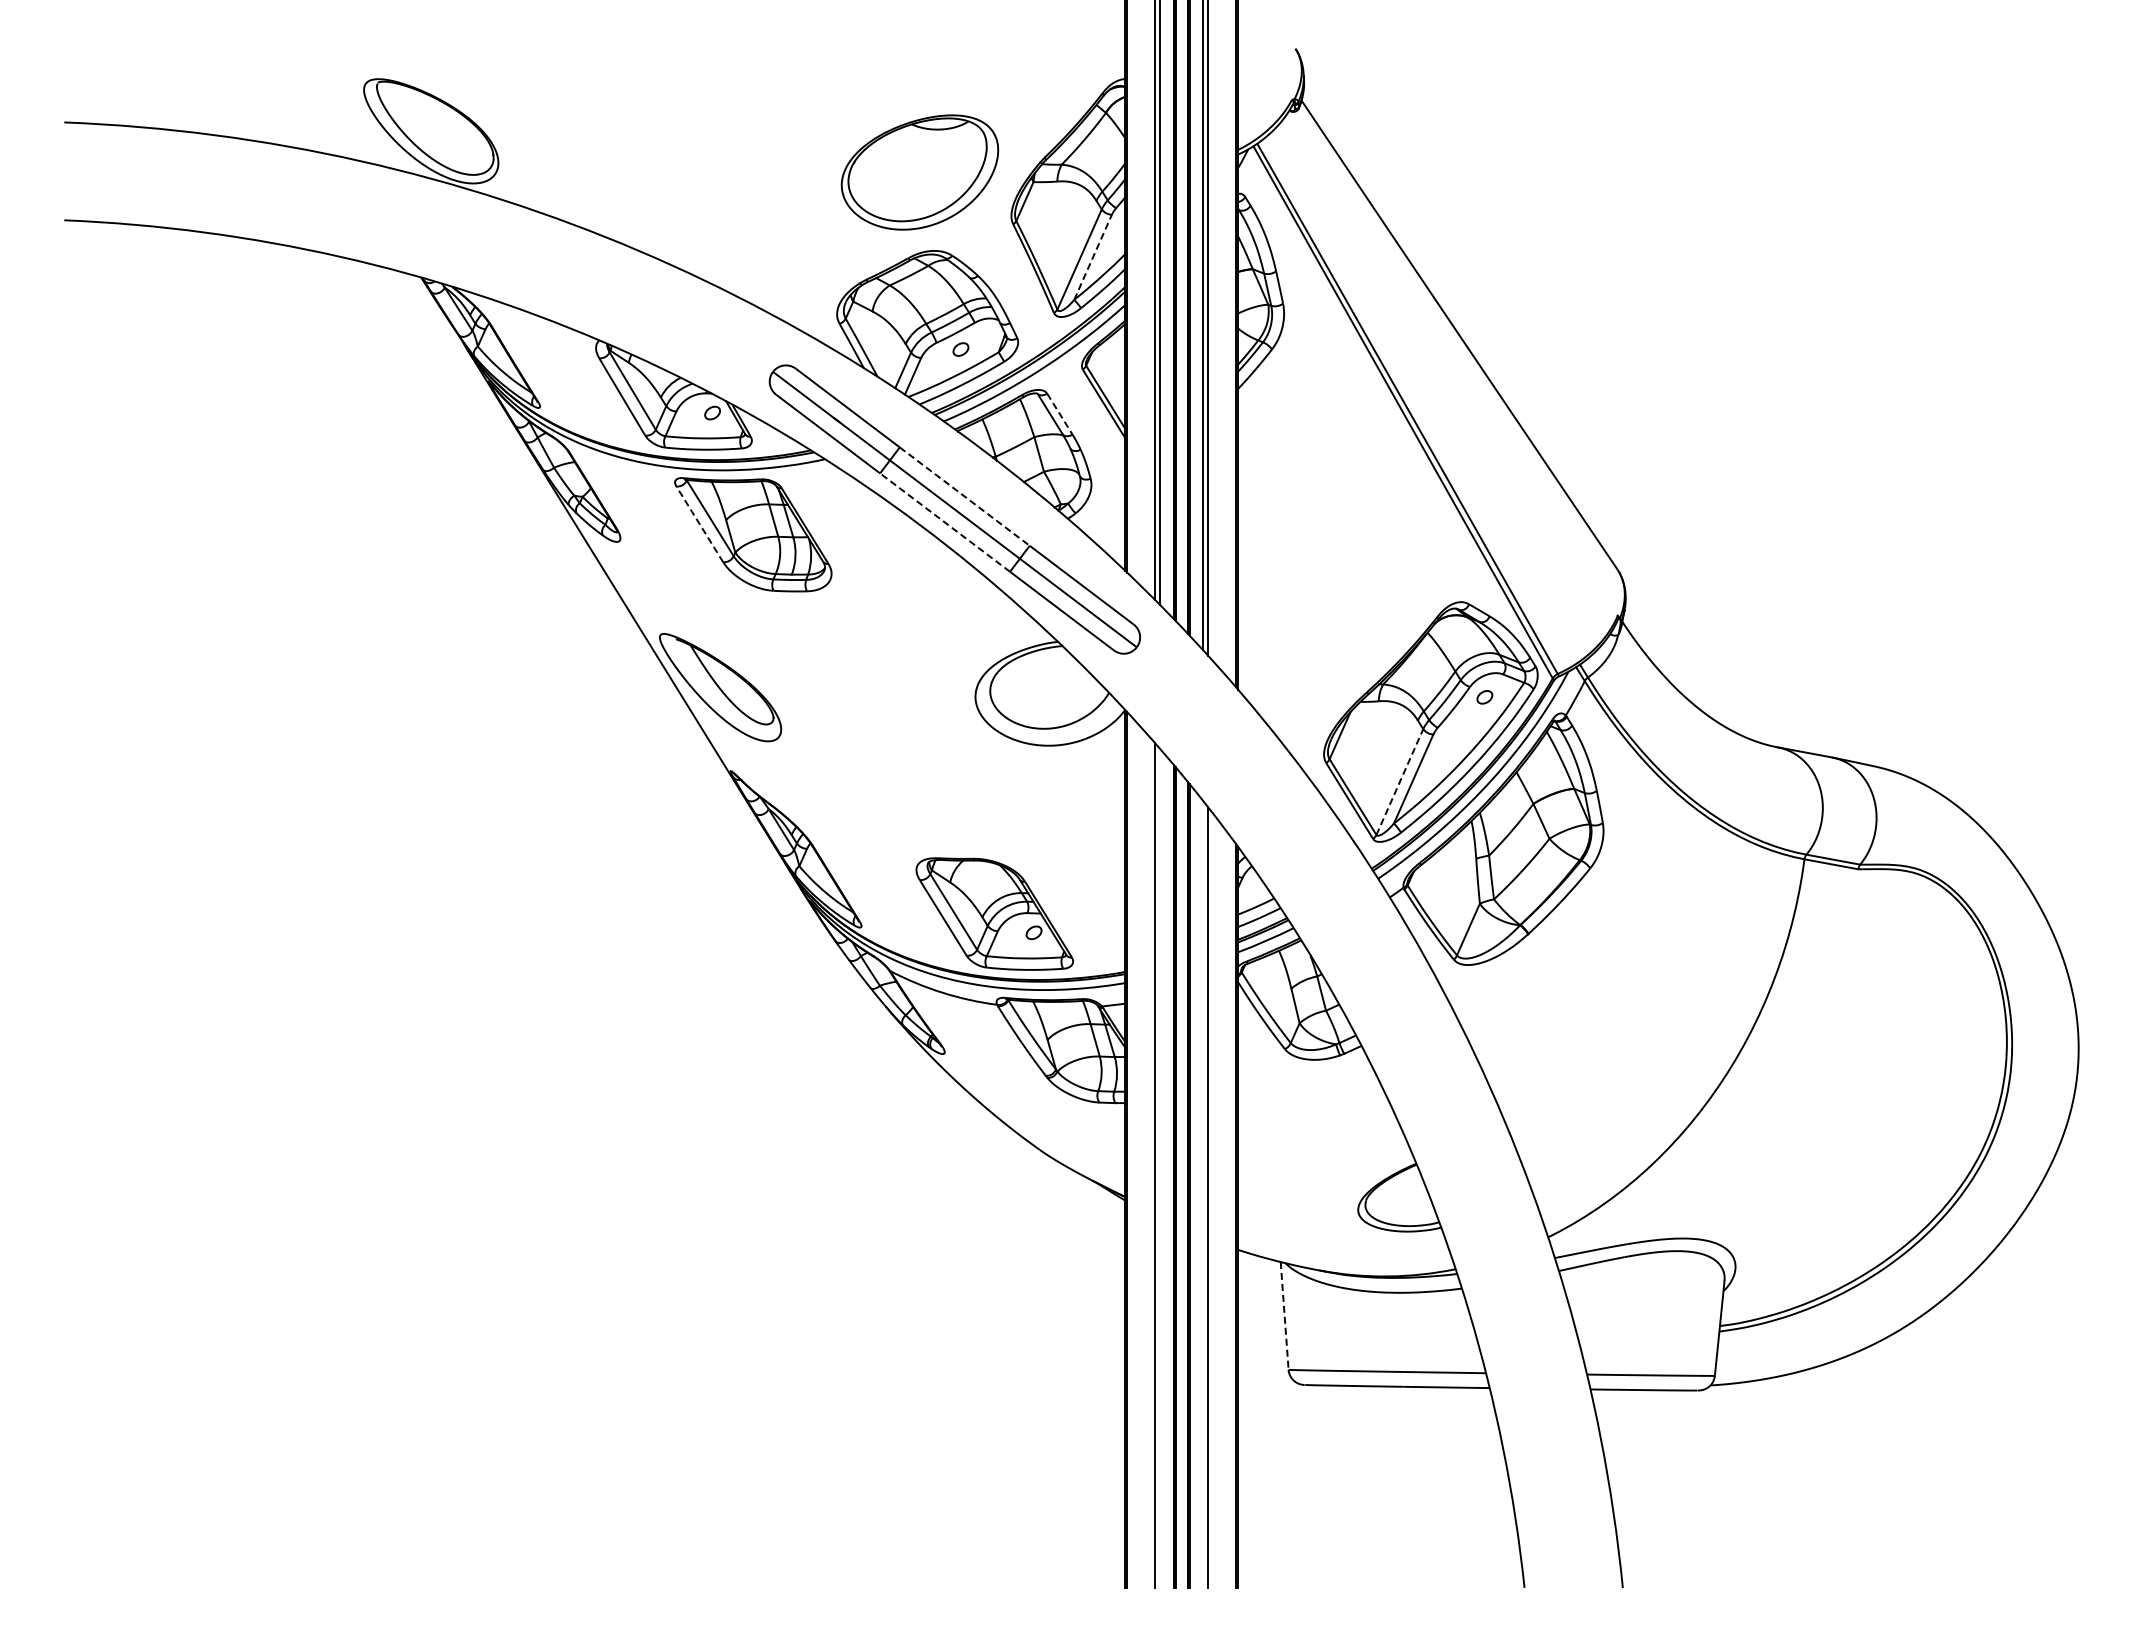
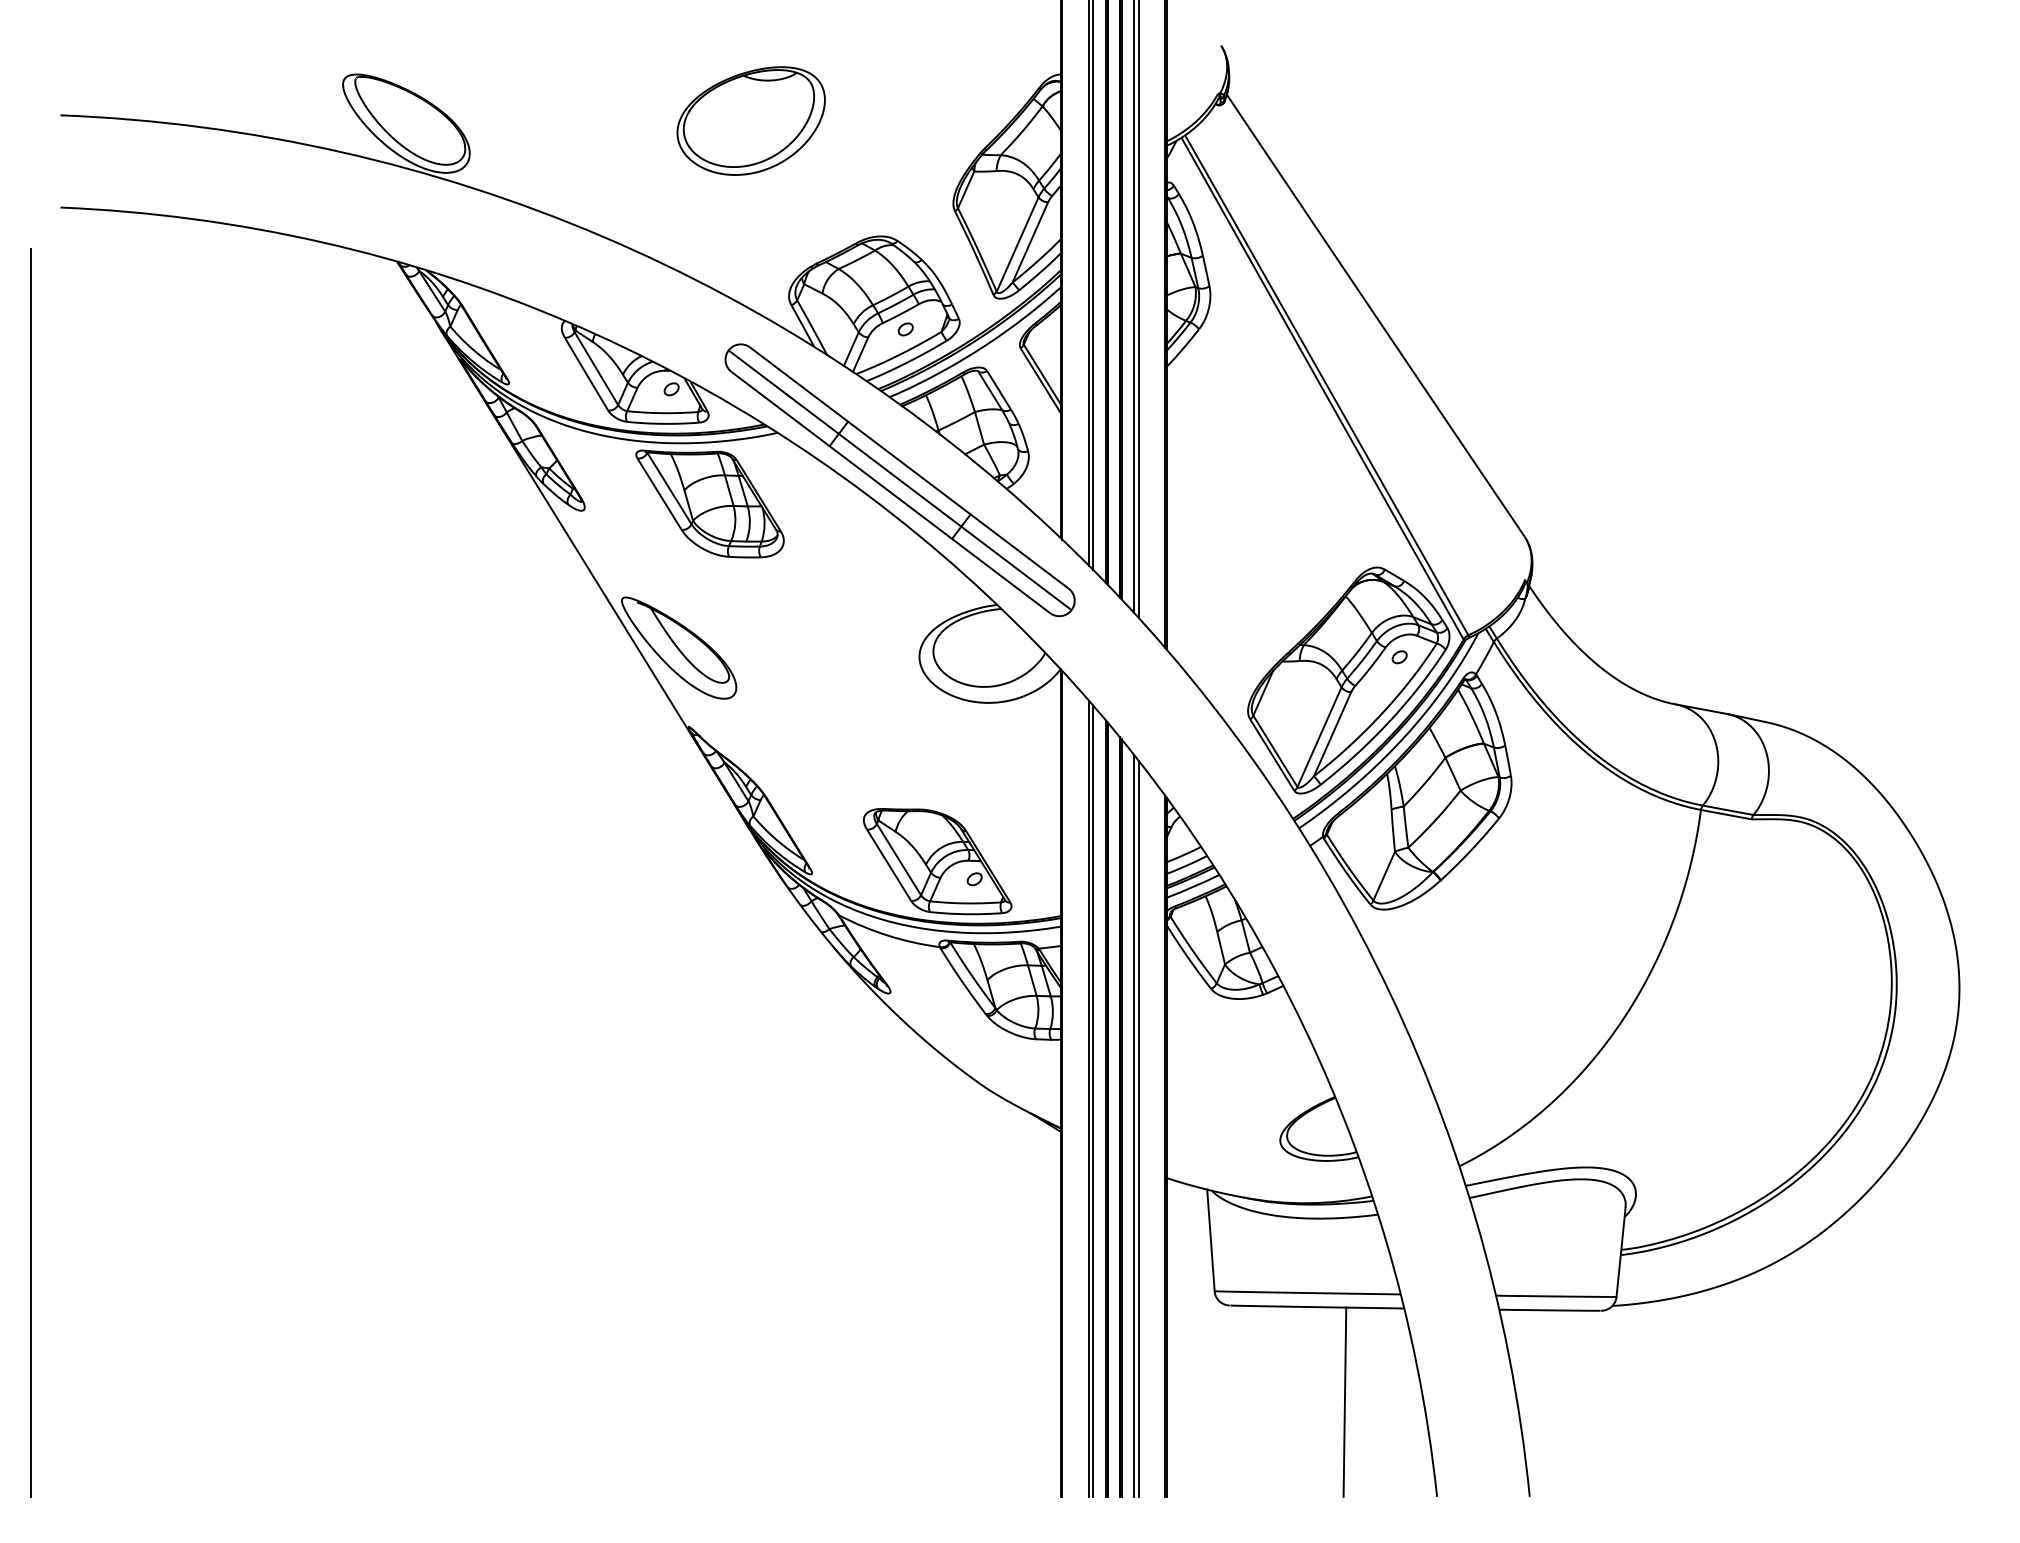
part: (919, 172) -> (750, 121), moved
line: (1093, 257) -> (1030, 242), dashed -> solid
line: (1059, 413) -> (998, 389), dashed -> solid
line: (965, 496) -> (910, 467), dashed -> solid
line: (944, 522) -> (890, 492), dashed -> solid
line: (699, 524) -> (659, 494), dashed -> solid
line: (1399, 782) -> (1319, 737), dashed -> solid
line: (33, 925) -> (31, 872), added
line: (1159, 1167) -> (1092, 1100), added
line: (1203, 1194) -> (1134, 1125), added
line: (1284, 1316) -> (1210, 1240), dashed -> solid
line: (1426, 1487) -> (1344, 1402), added

